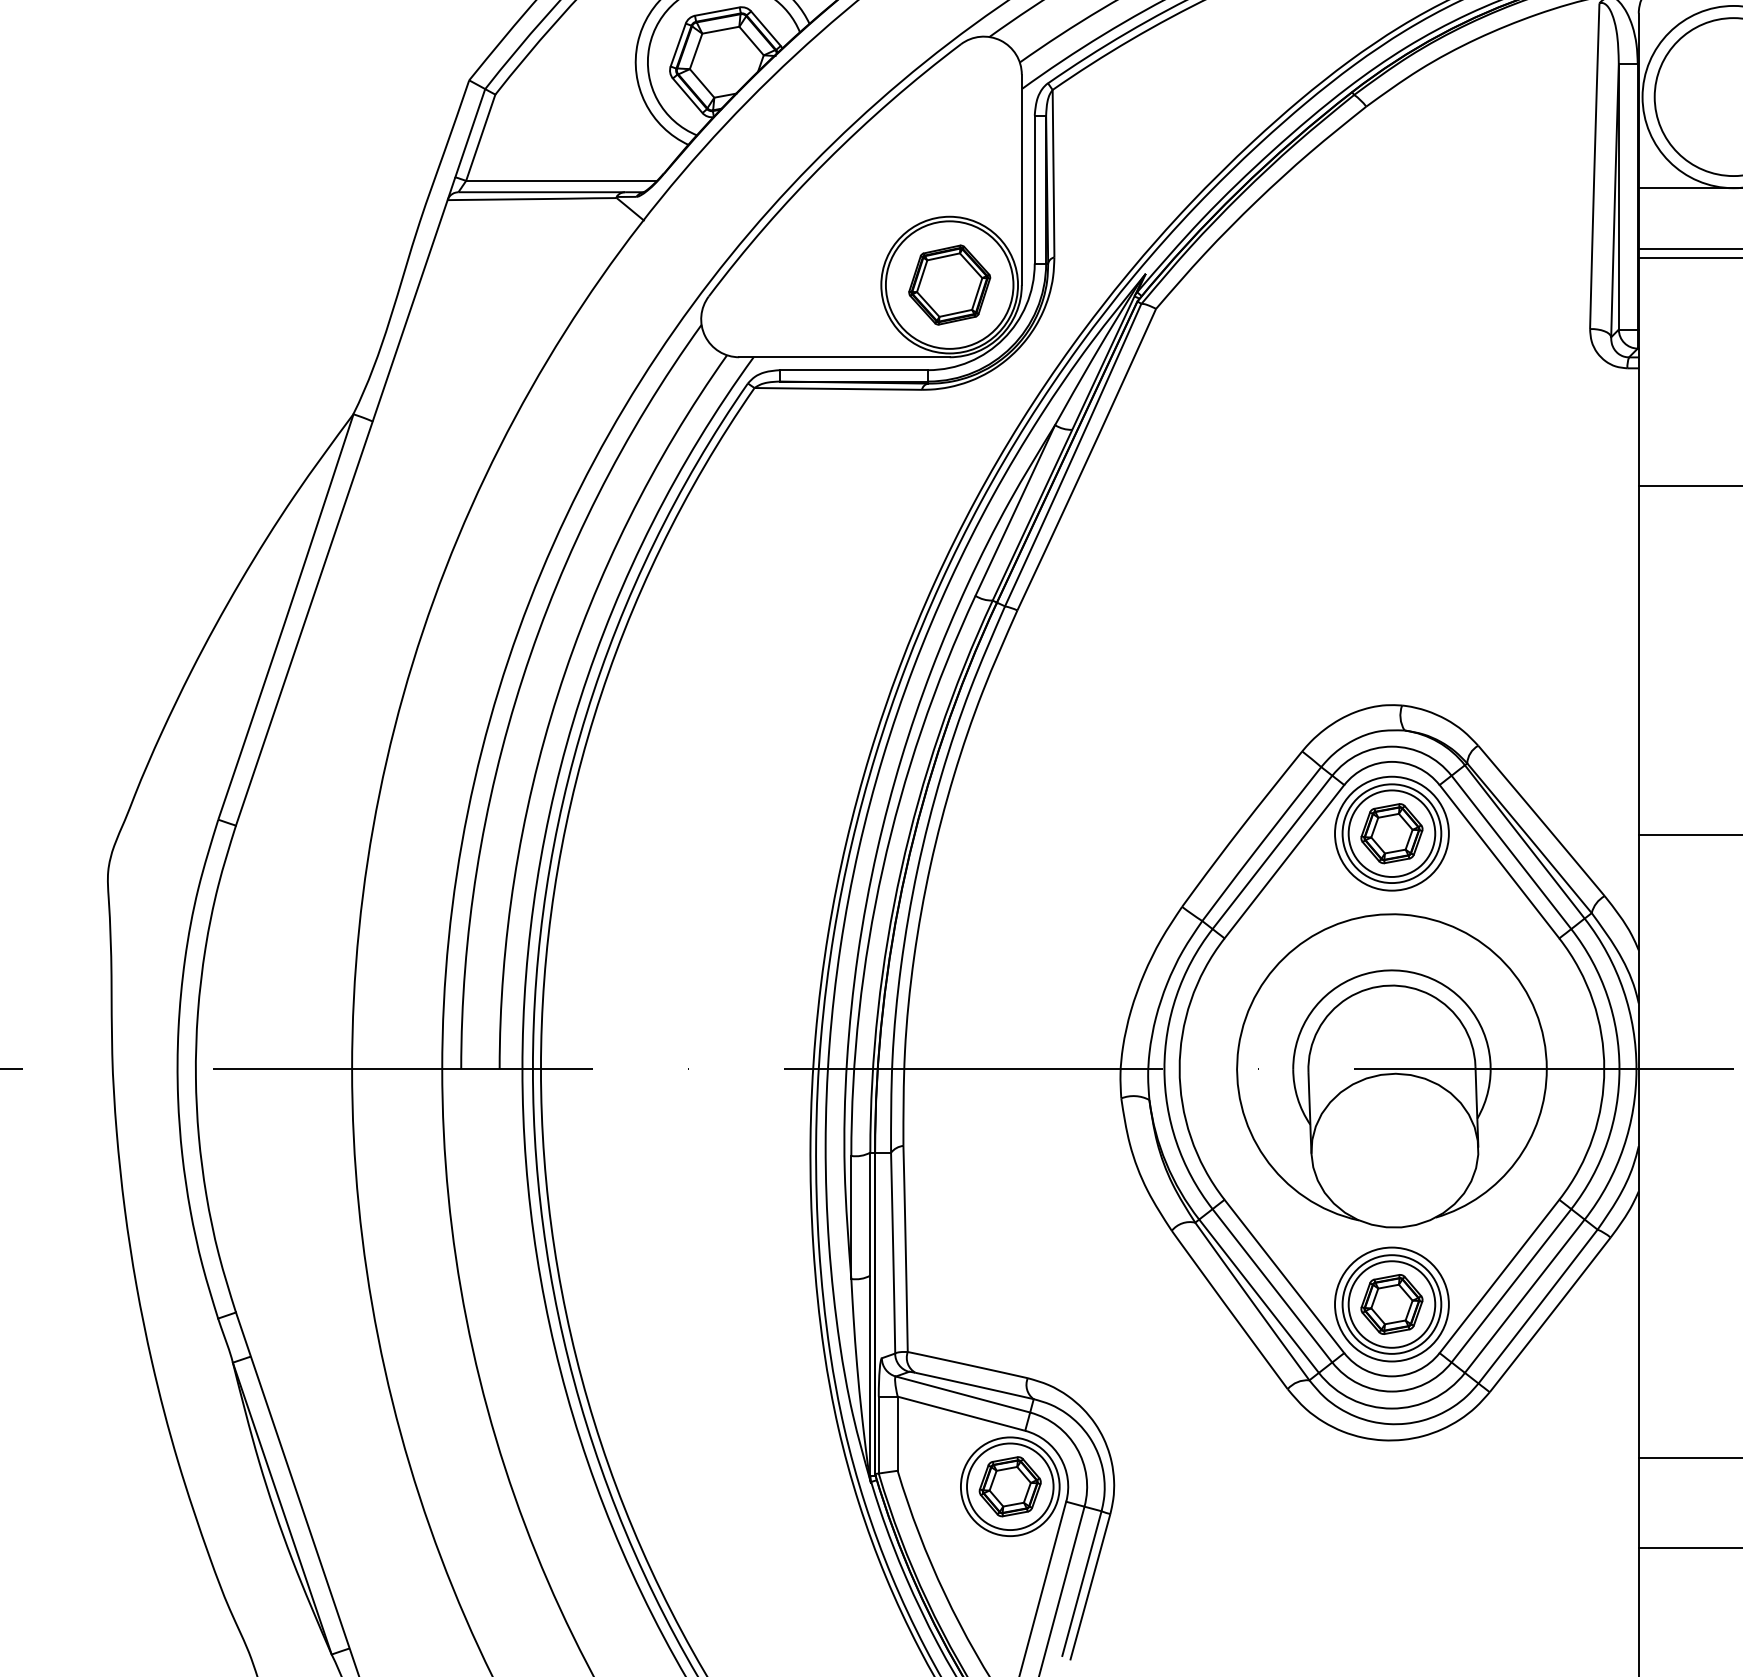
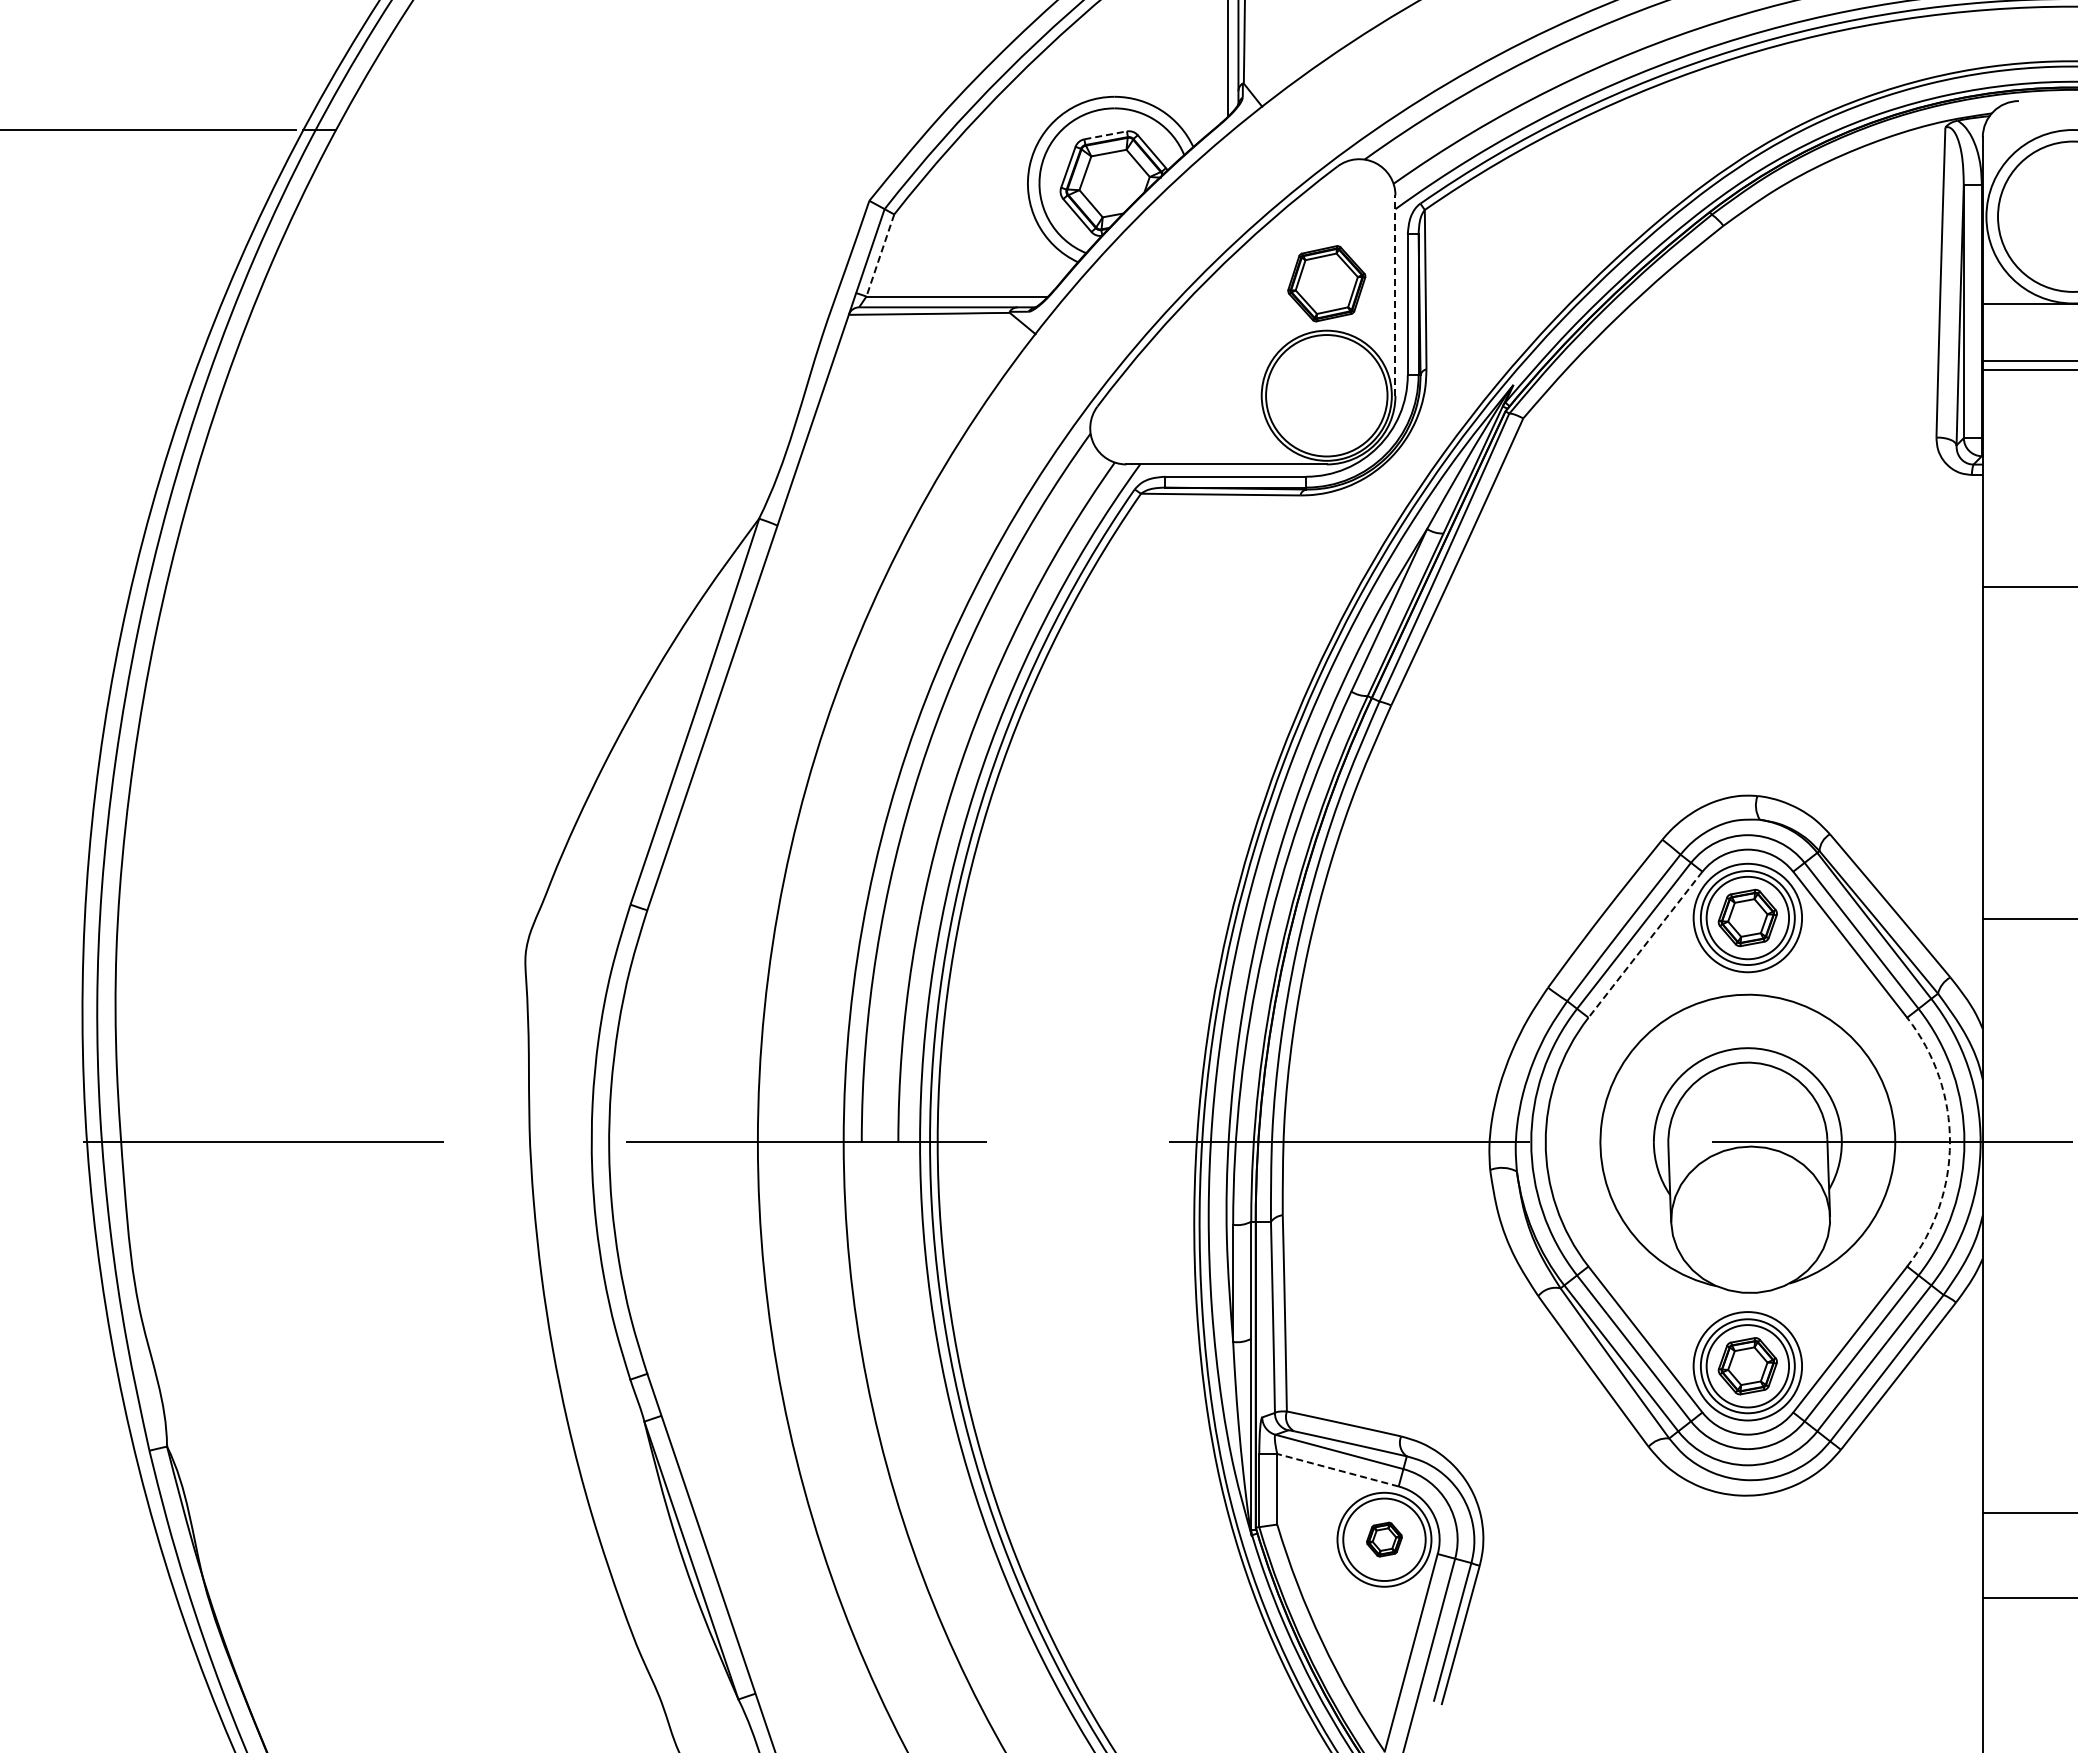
line: (717, 11) -> (1105, 135), solid -> dashed
line: (480, 137) -> (880, 255), solid -> dashed
line: (1021, 179) -> (1395, 295), solid -> dashed
part: (949, 284) -> (1326, 283), moved
line: (1284, 861) -> (1645, 944), solid -> dashed
arc: (1603, 1069) -> (1949, 1142), solid -> dashed
line: (961, 1414) -> (1338, 1470), solid -> dashed
part: (1010, 1486) -> (1384, 1539), size x0.6

